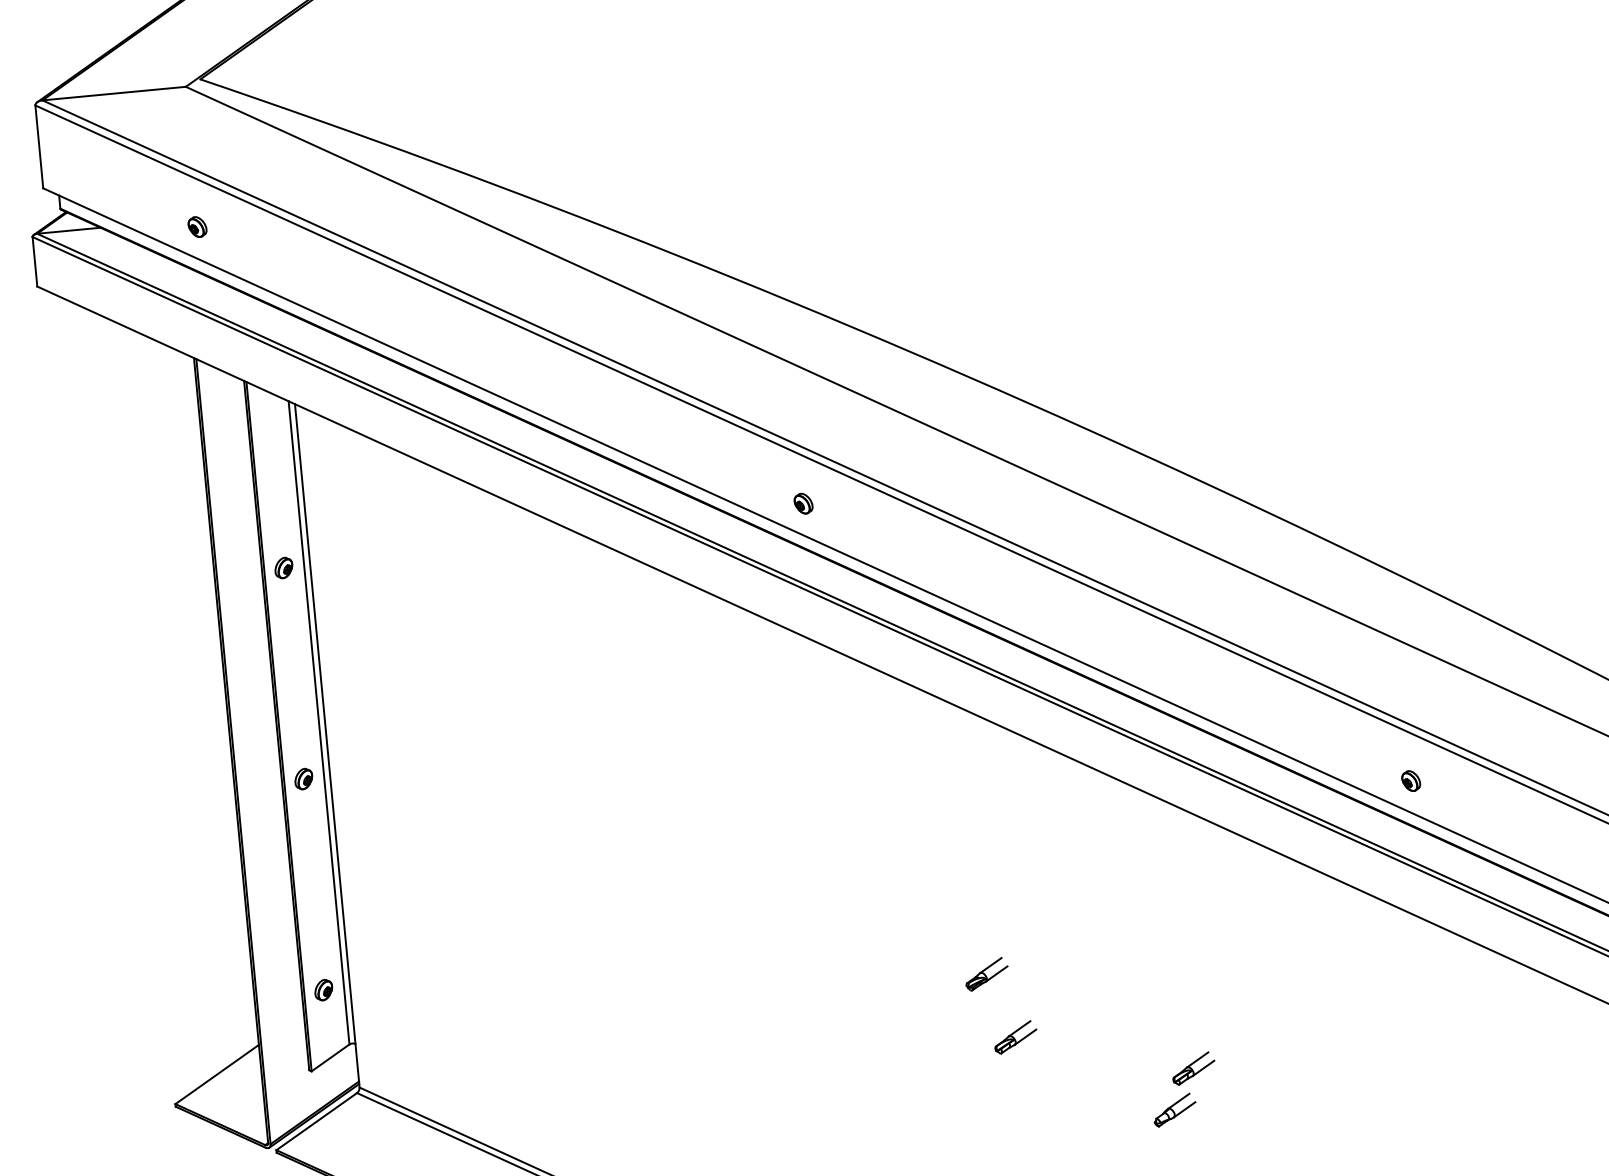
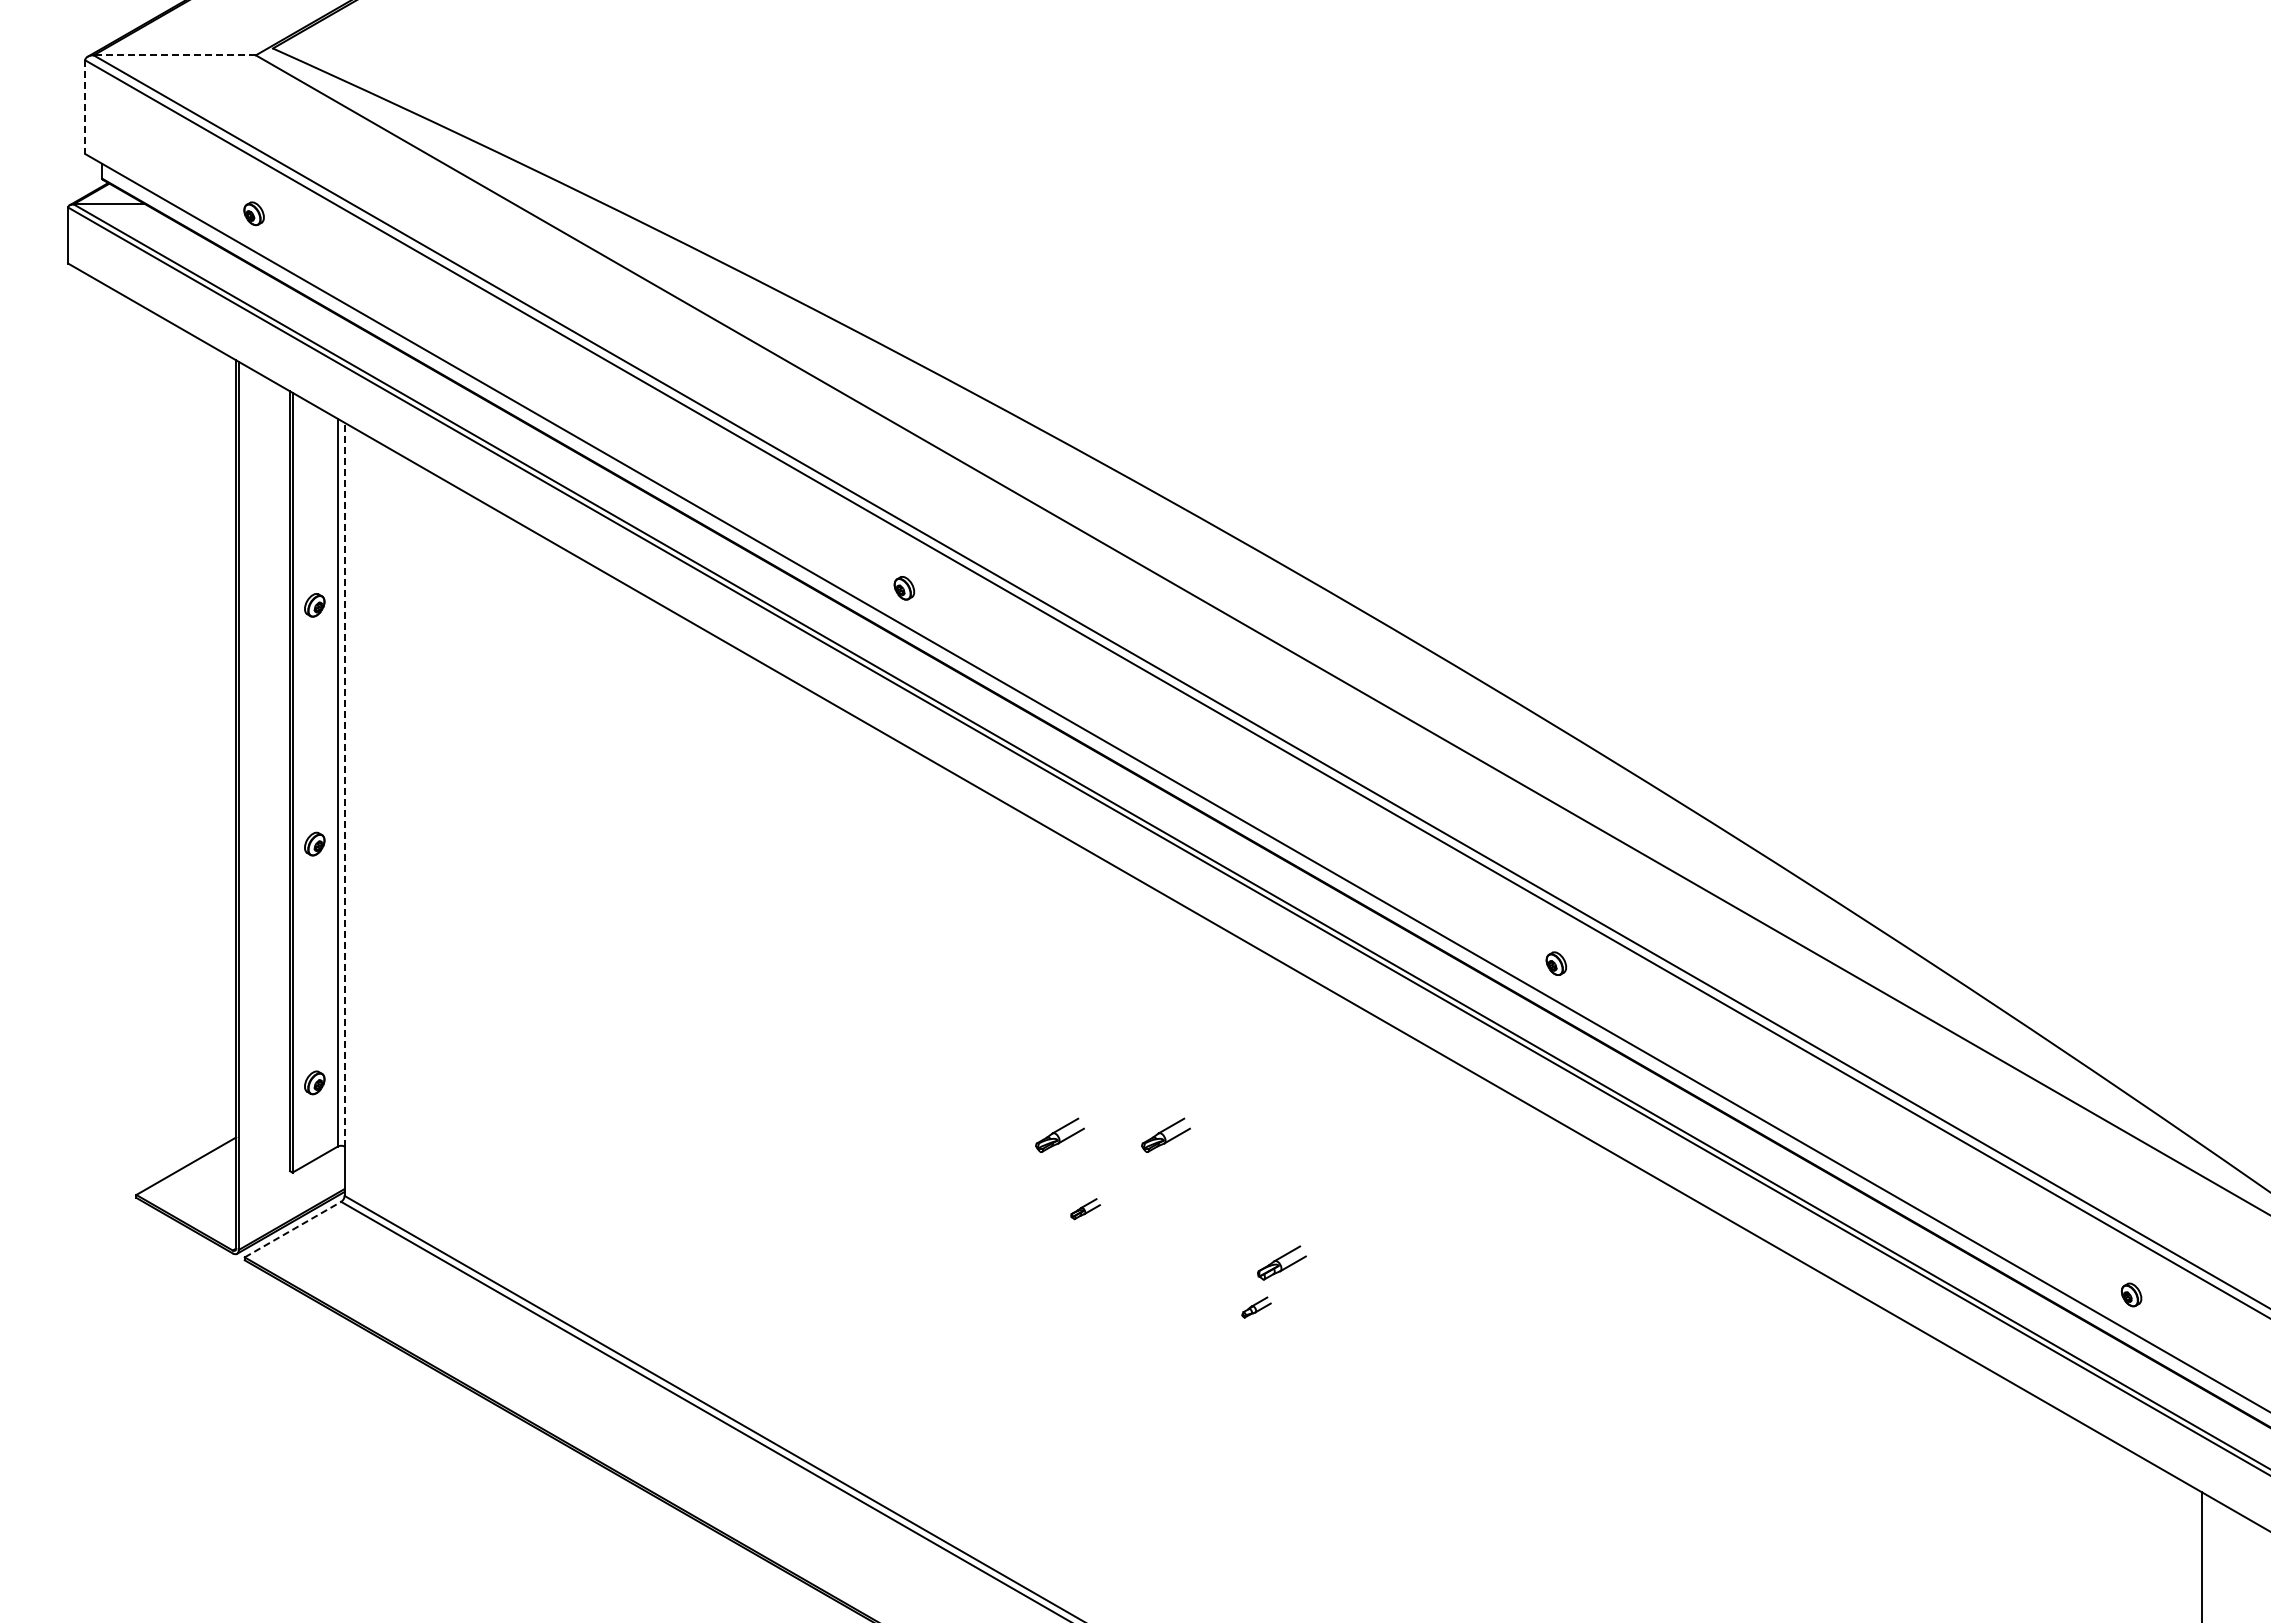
line: (113, 93) -> (174, 55), solid -> dashed
line: (39, 147) -> (85, 107), solid -> dashed
line: (325, 723) -> (344, 784), solid -> dashed
part: (1080, 964) -> (1165, 1134), added
part: (1015, 1036) -> (1085, 1208), size x0.6
part: (1174, 1109) -> (1256, 1307), size x0.6
line: (316, 1121) -> (292, 1229), solid -> dashed

